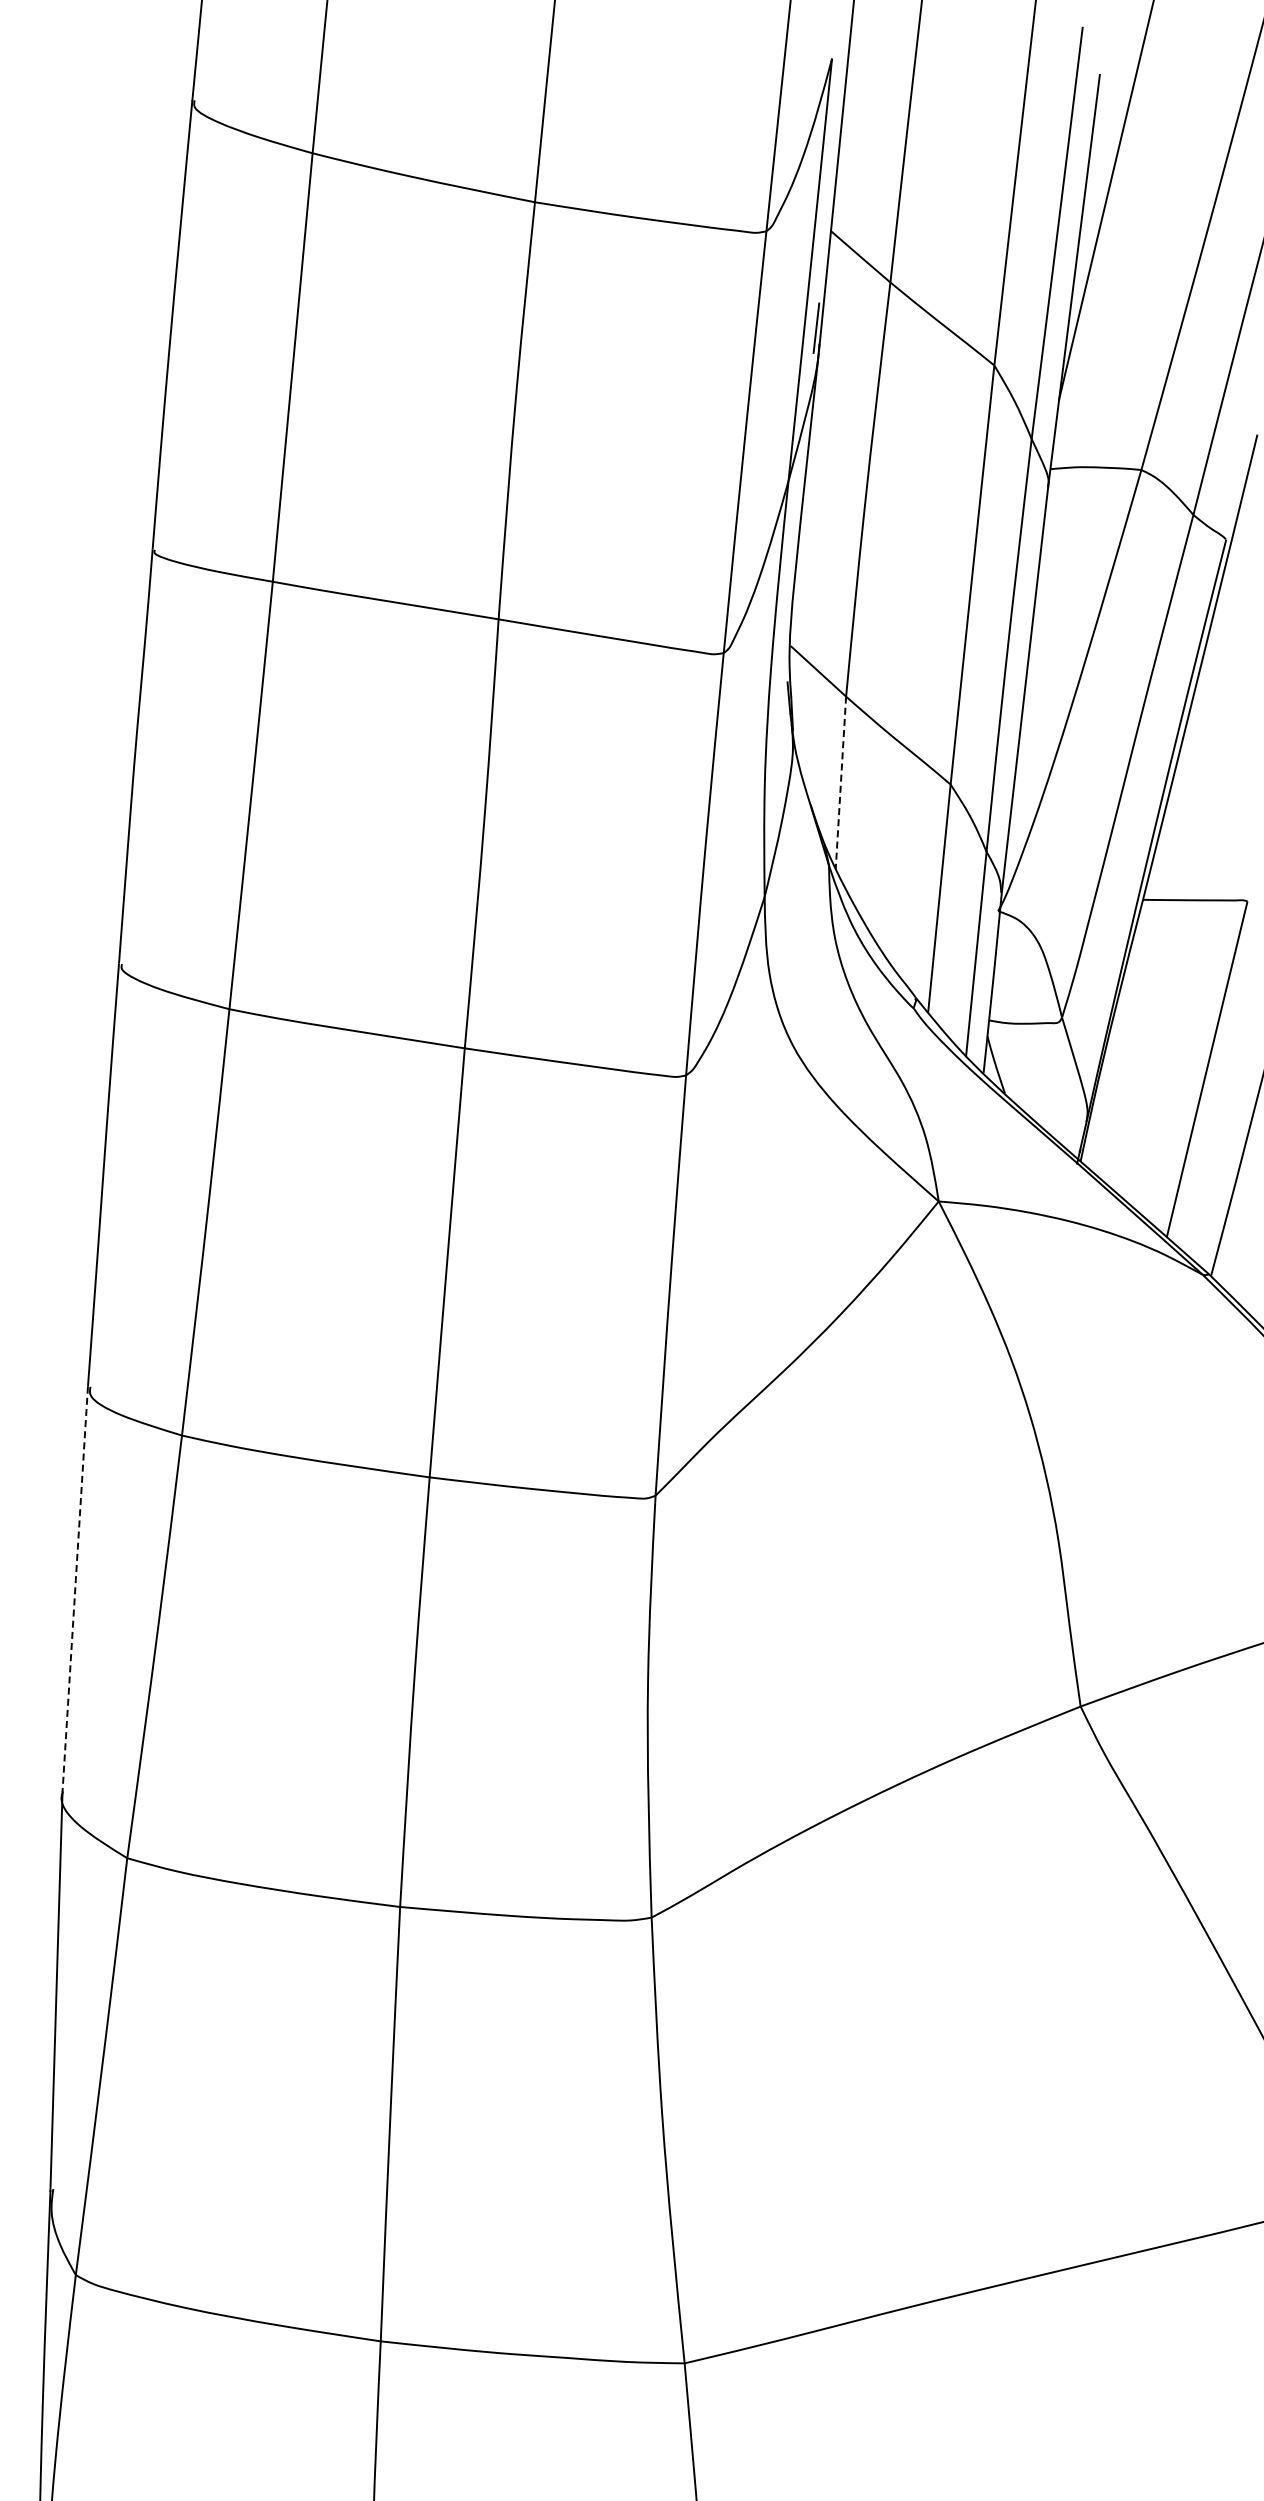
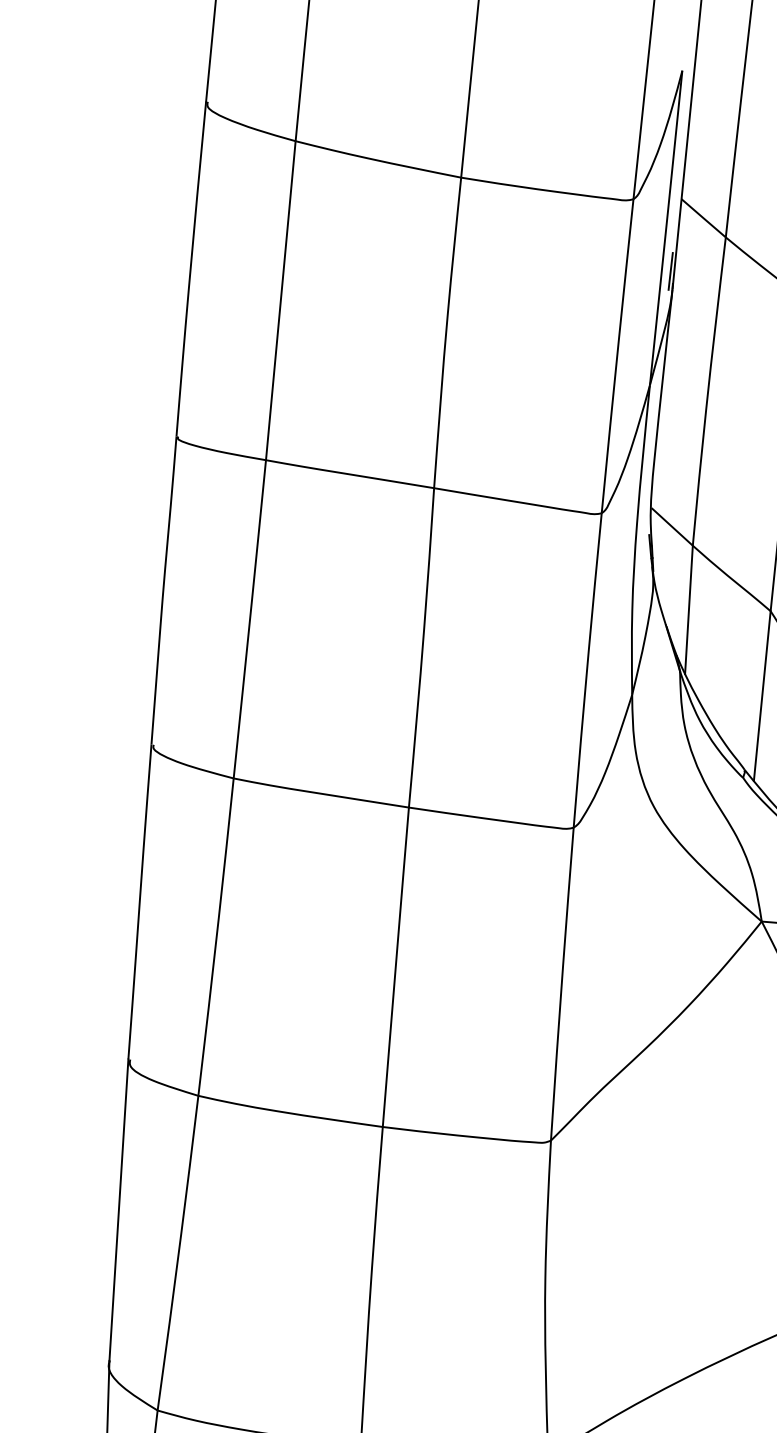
line: (840, 783) -> (688, 610), dashed -> solid
line: (75, 1589) -> (119, 1210), dashed -> solid

